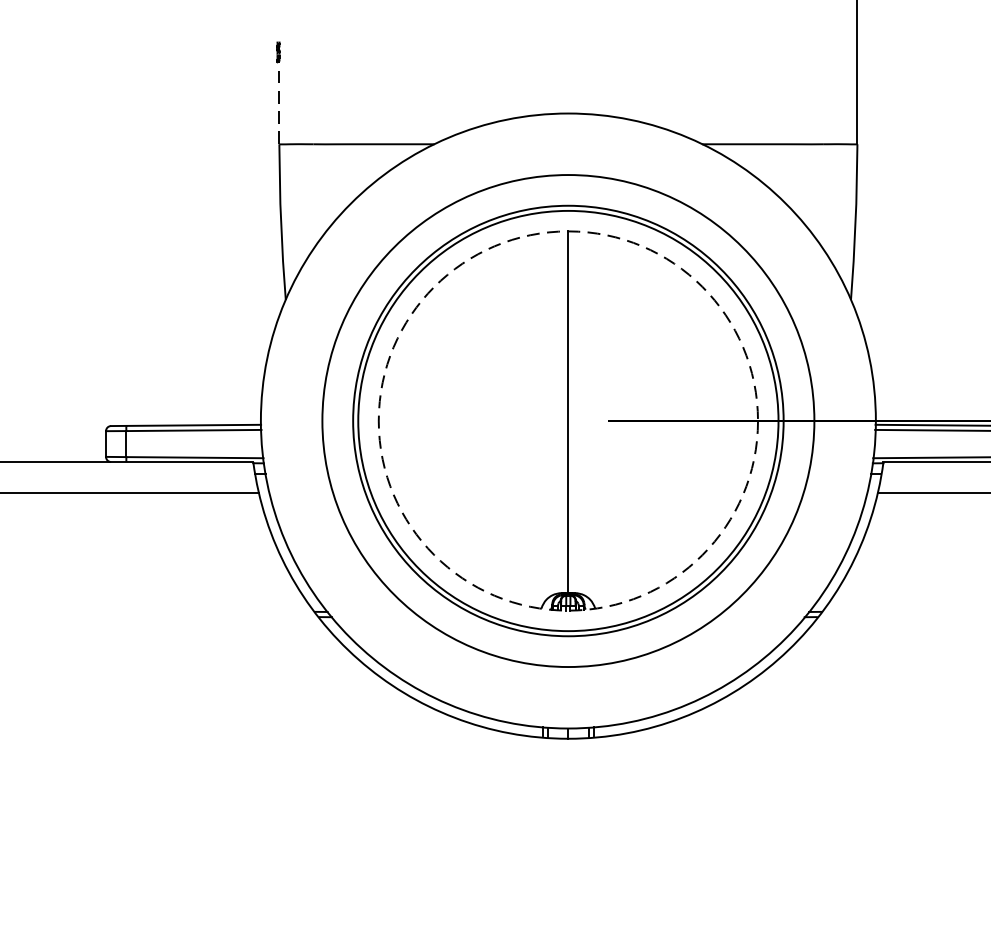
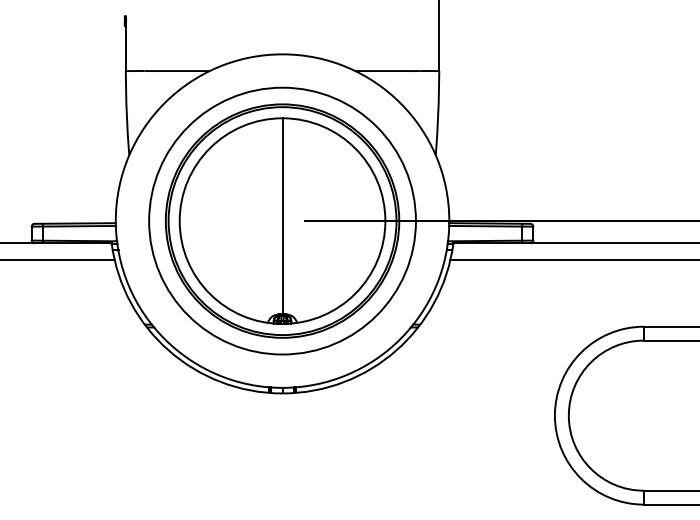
line: (278, 102) -> (125, 48), dashed -> solid
circle: (568, 419) -> (282, 220), dashed -> solid

